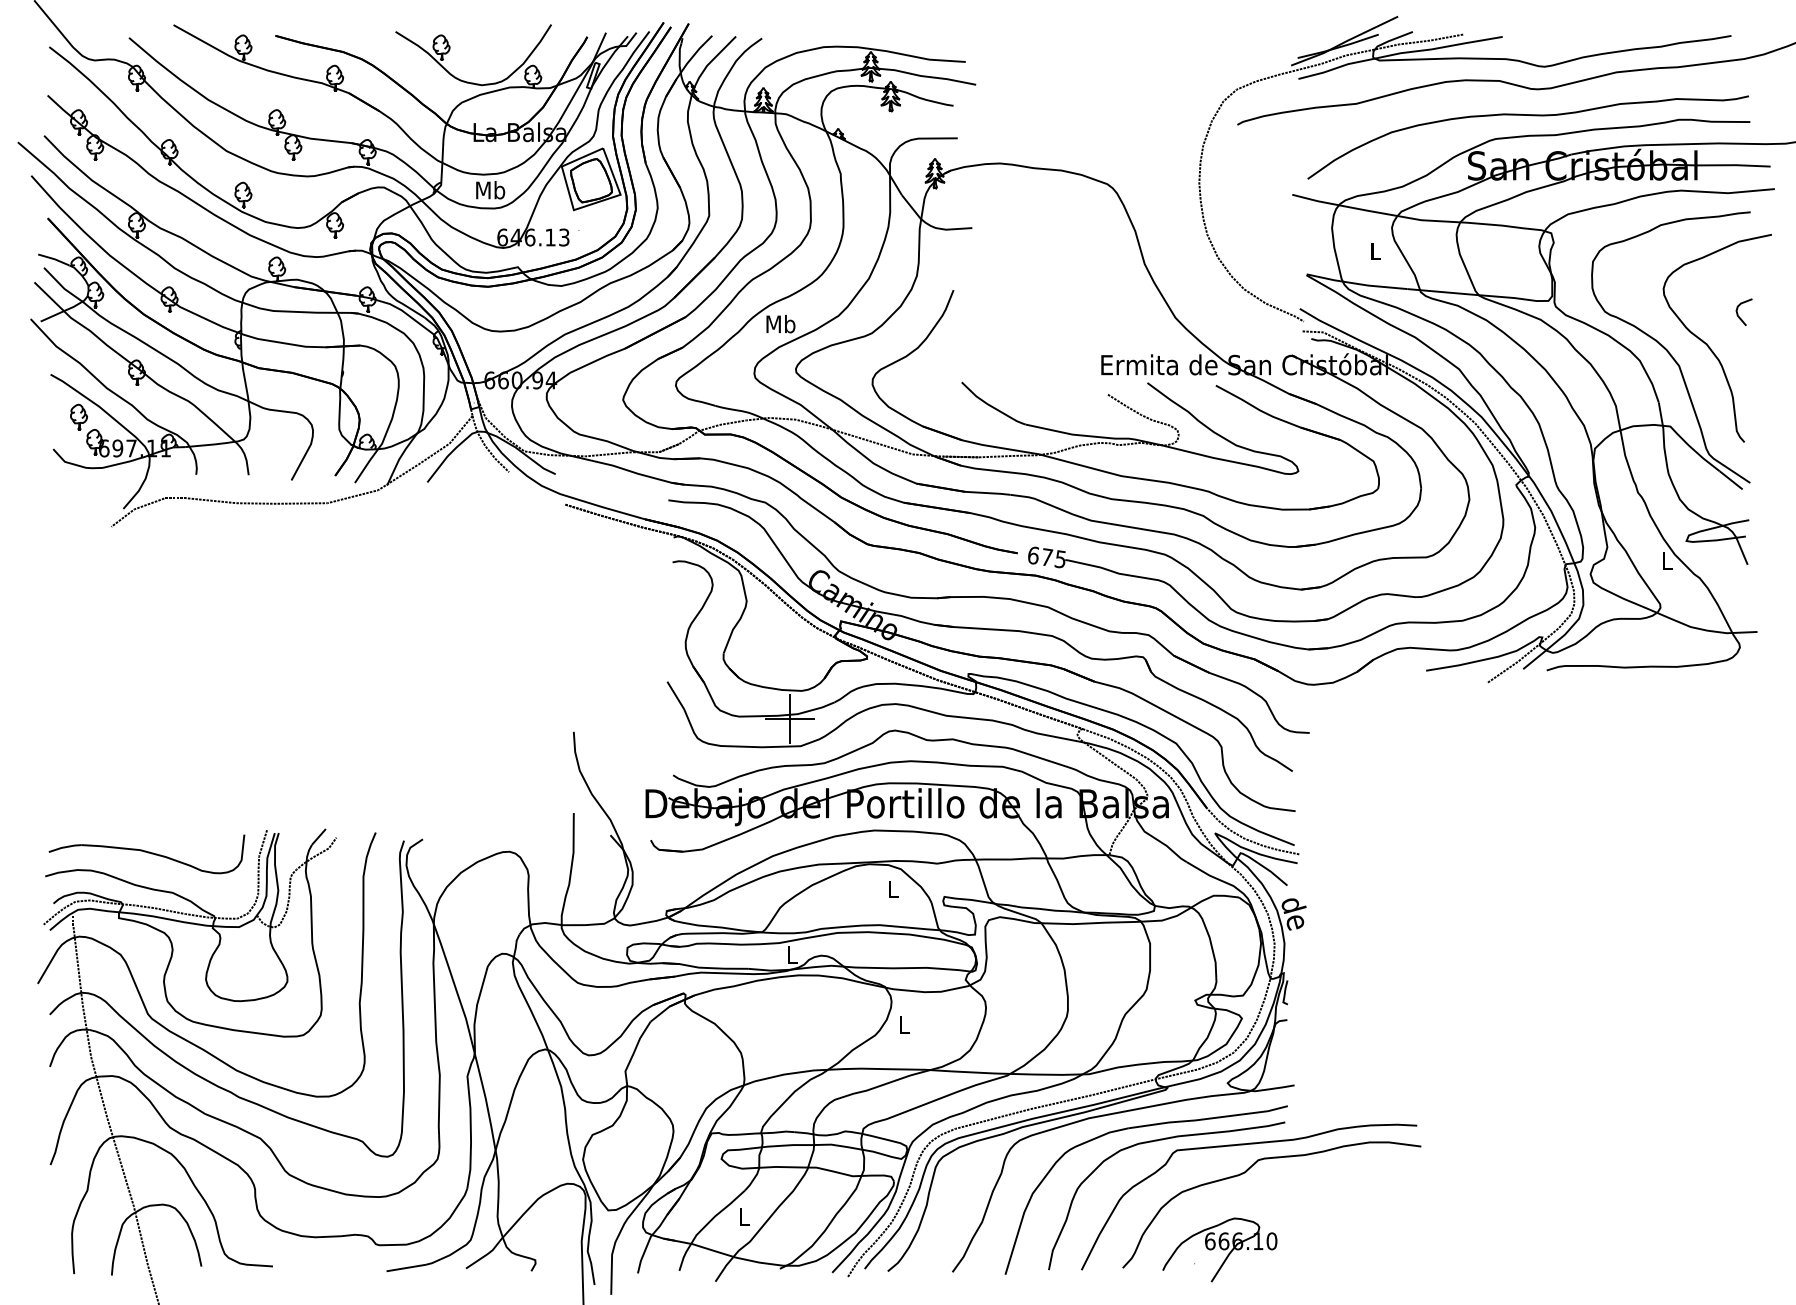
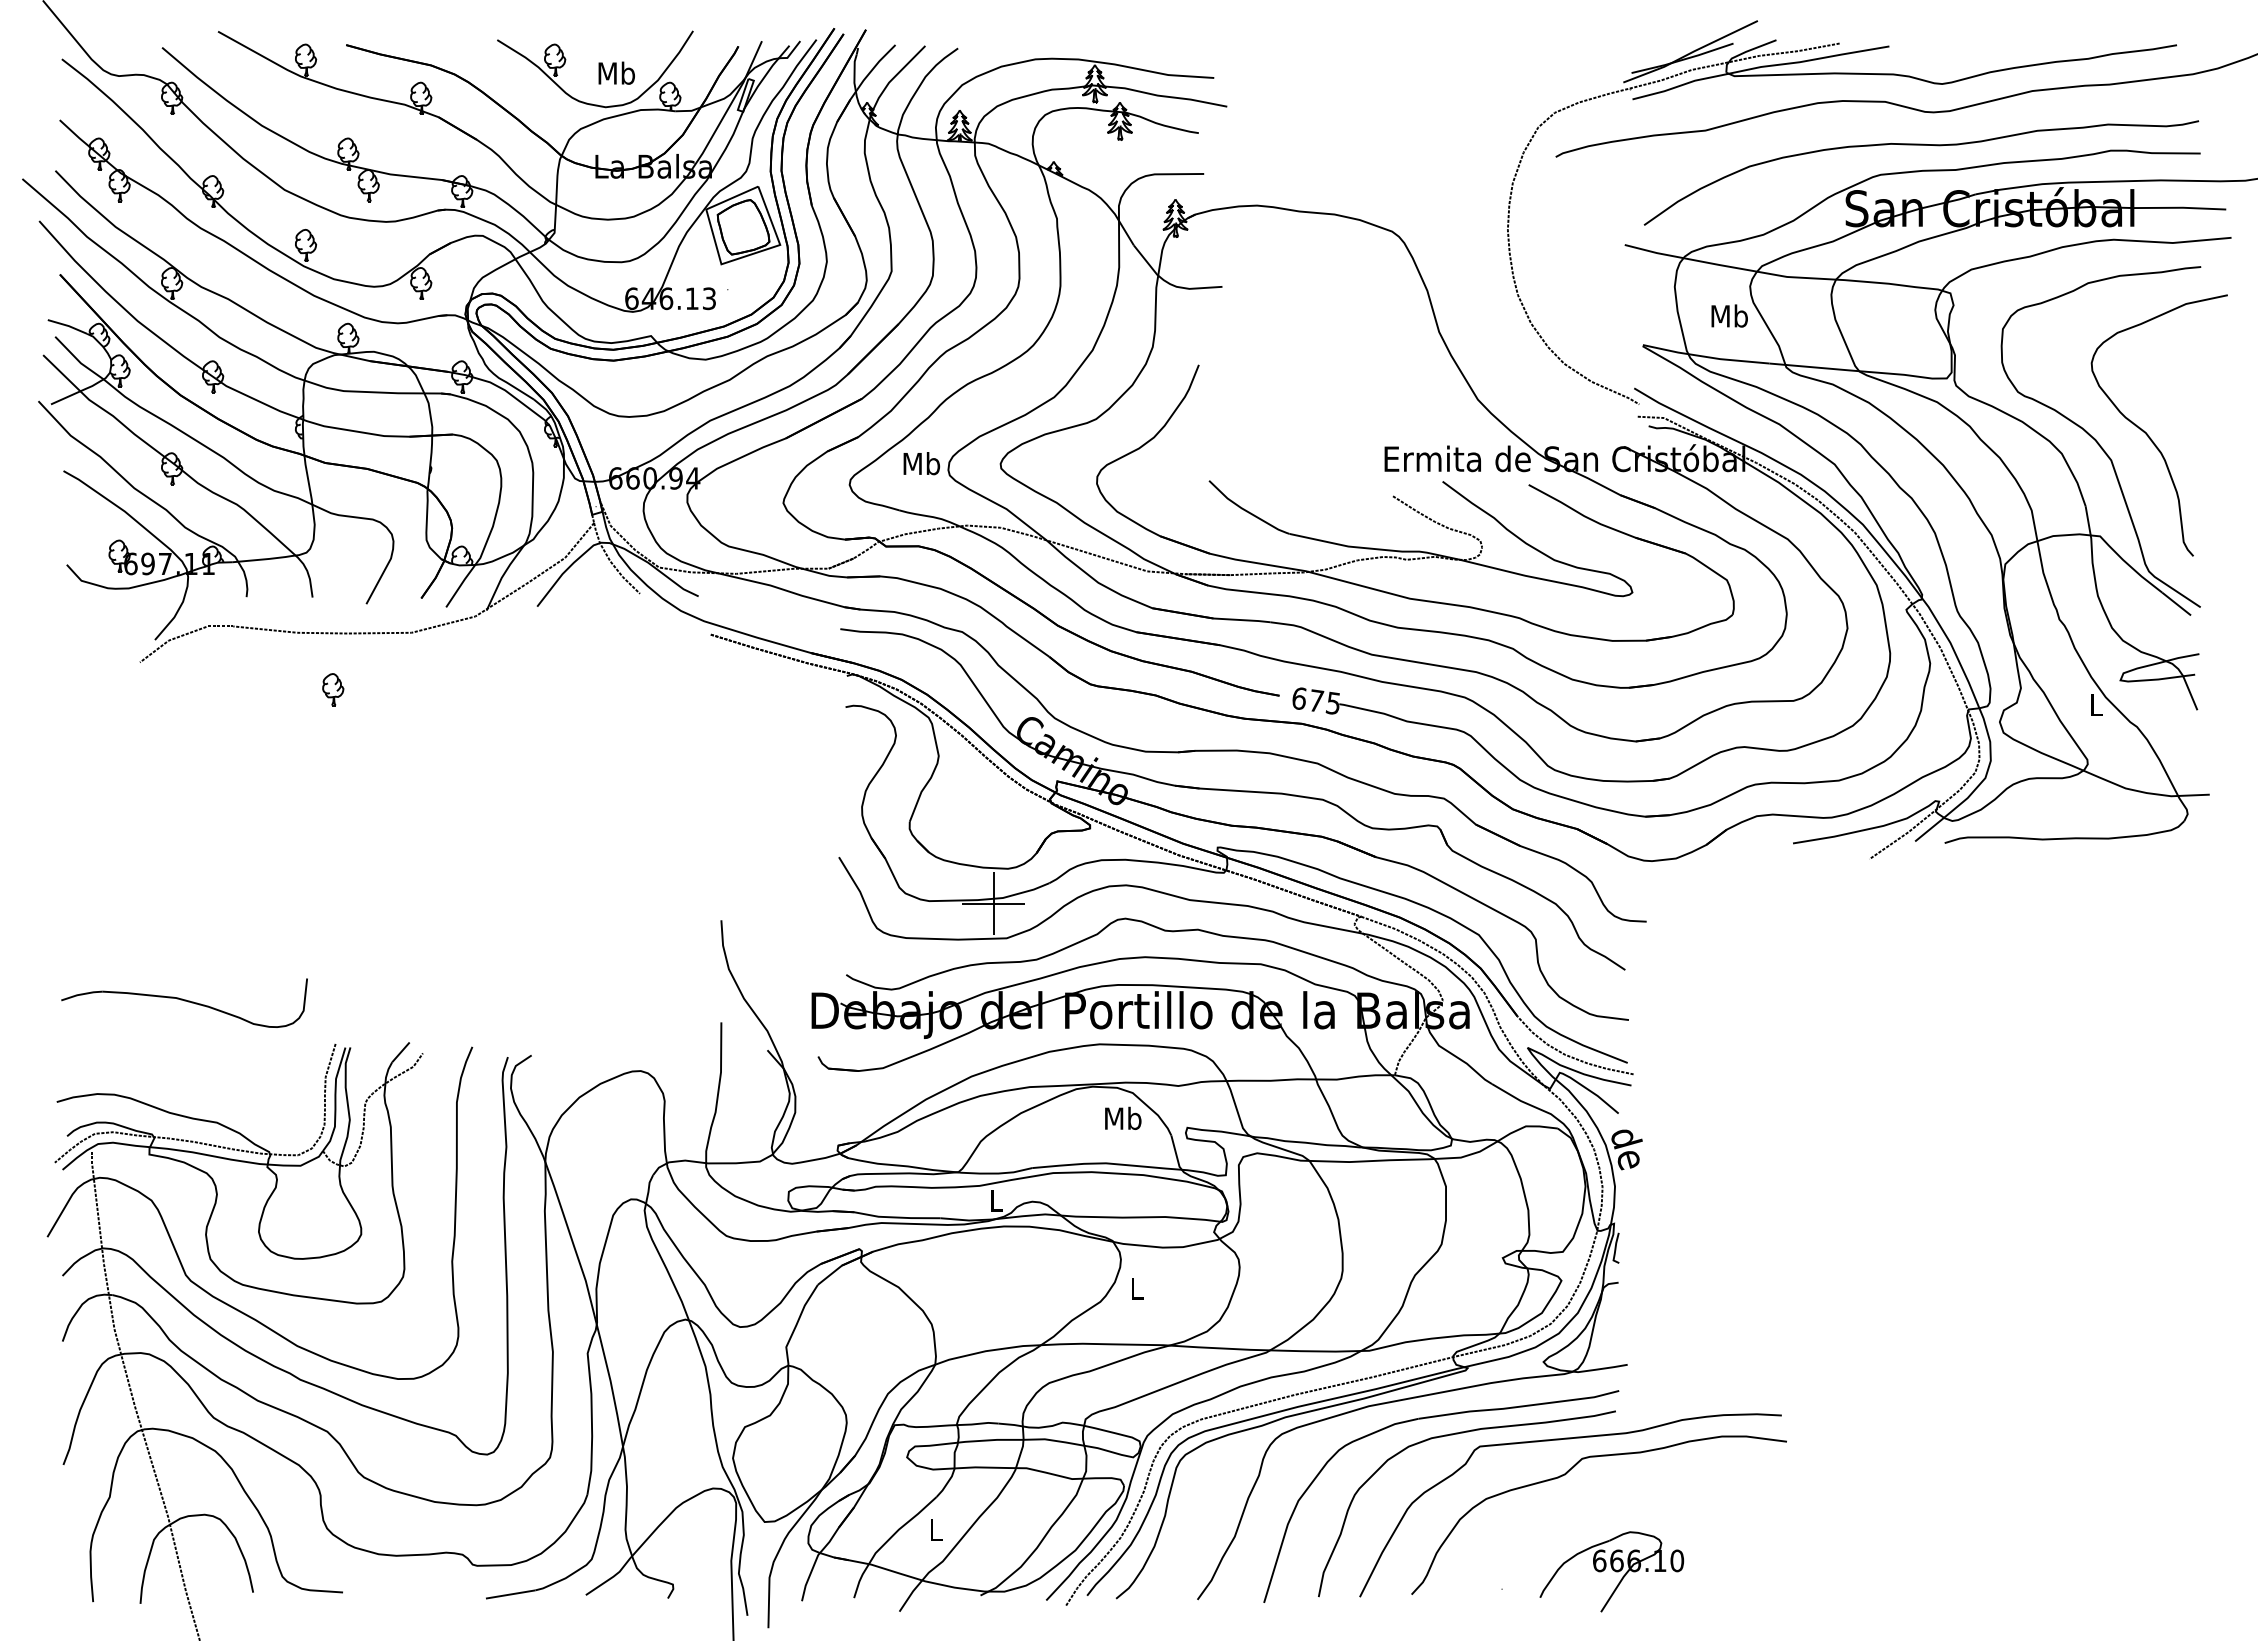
text: (490, 189) -> (616, 72), moved
text: (1375, 250) -> (1729, 315), L -> Mb
curve: (1738, 313) -> (2185, 394), removed
text: (780, 324) -> (921, 463), moved
part: (79, 417) -> (333, 689), moved
part: (146, 853) -> (184, 1002), moved
text: (893, 889) -> (1123, 1118), L -> Mb
part: (1219, 1249) -> (1611, 1571), moved

